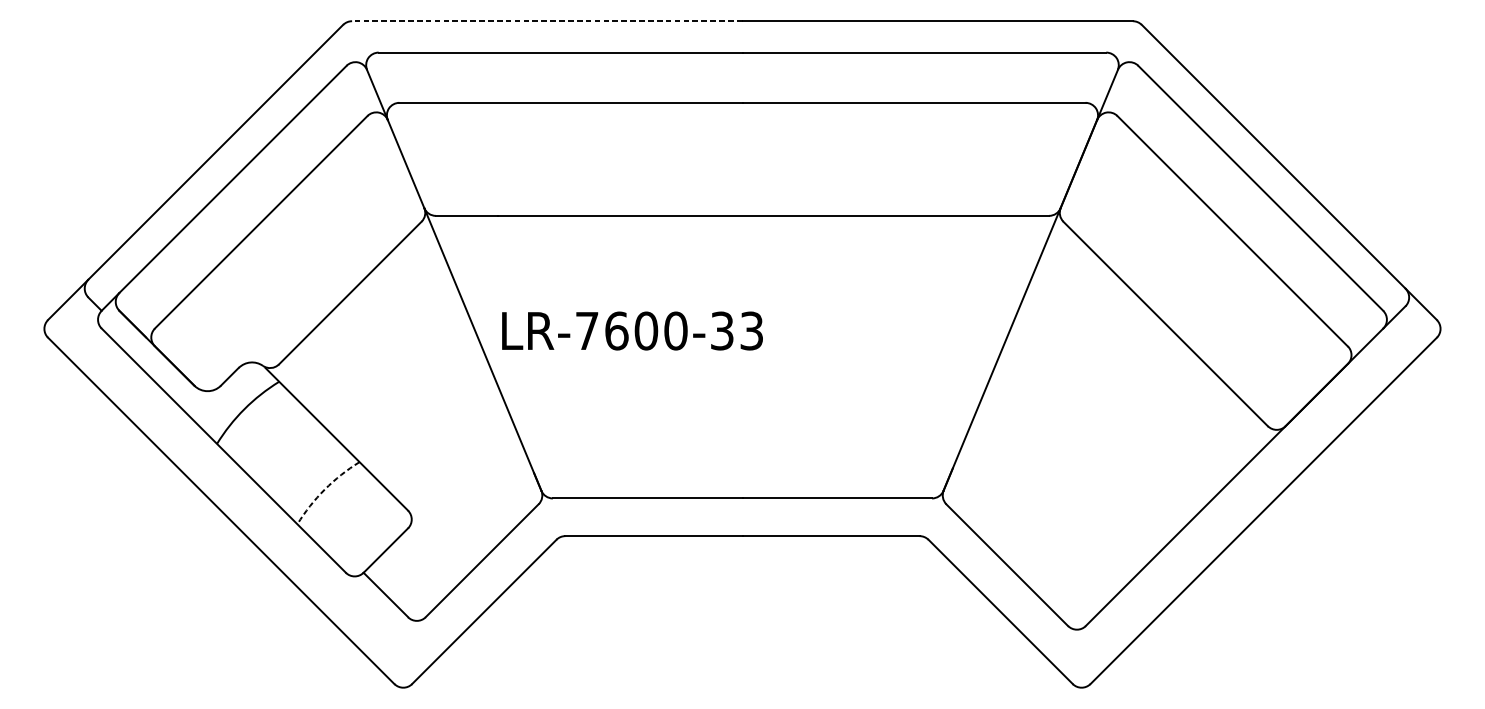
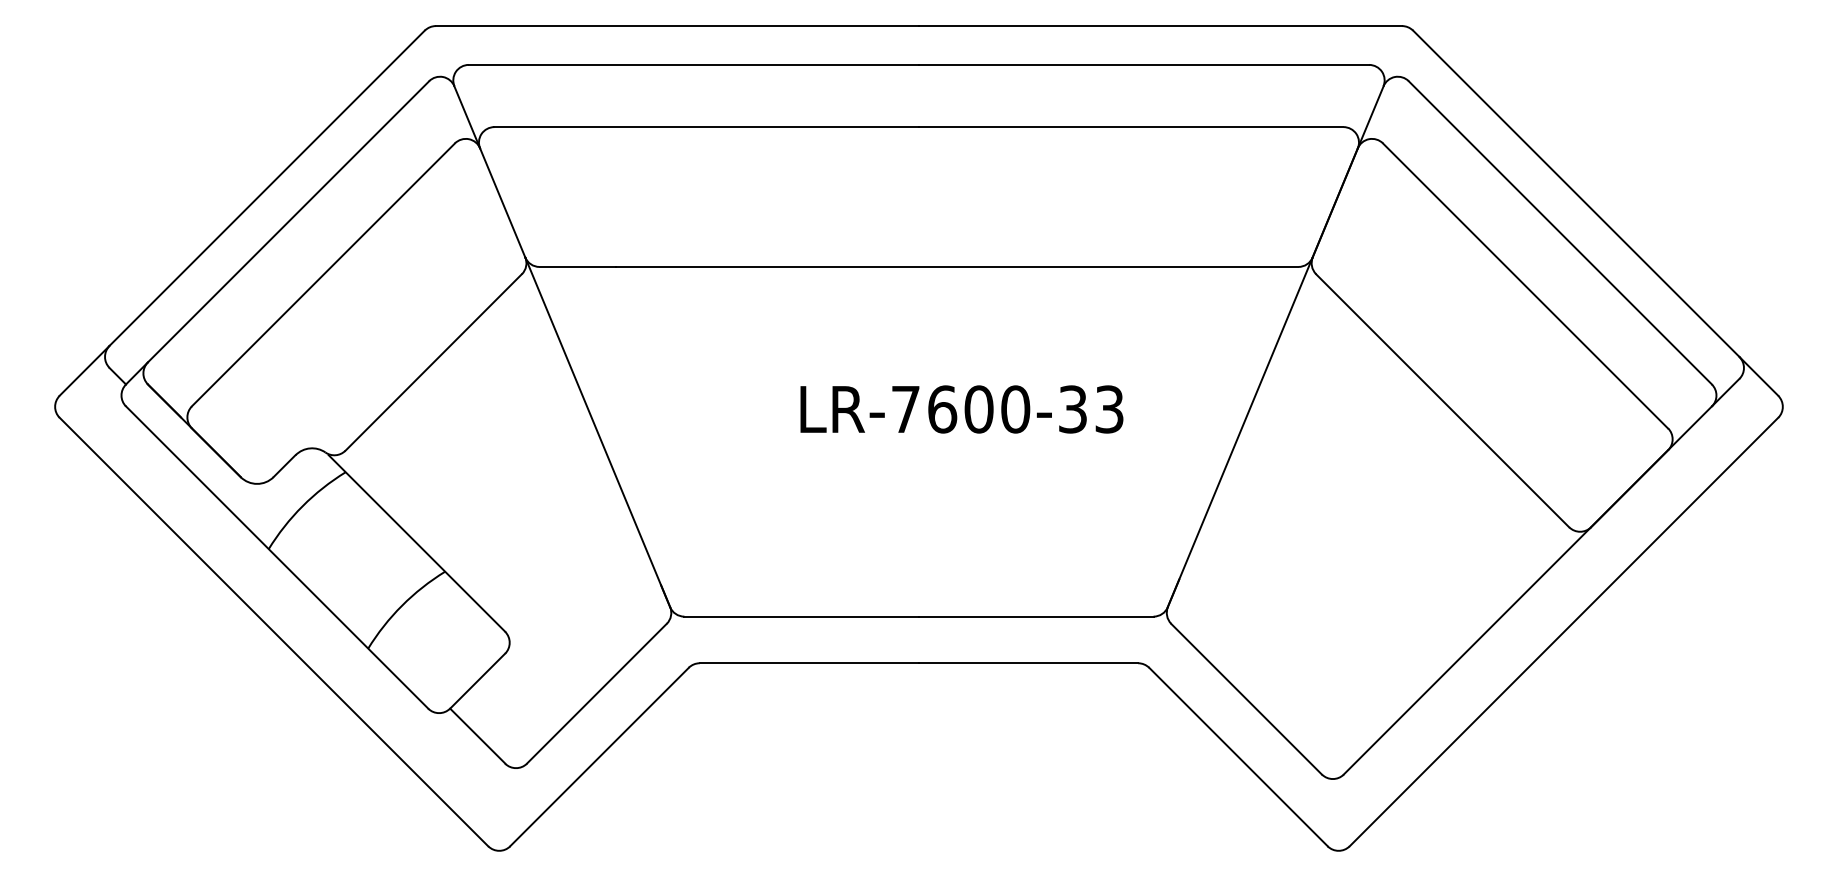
line: (547, 21) -> (677, 26), dashed -> solid
text: (632, 331) -> (961, 409), moved
arc: (325, 489) -> (402, 605), dashed -> solid

